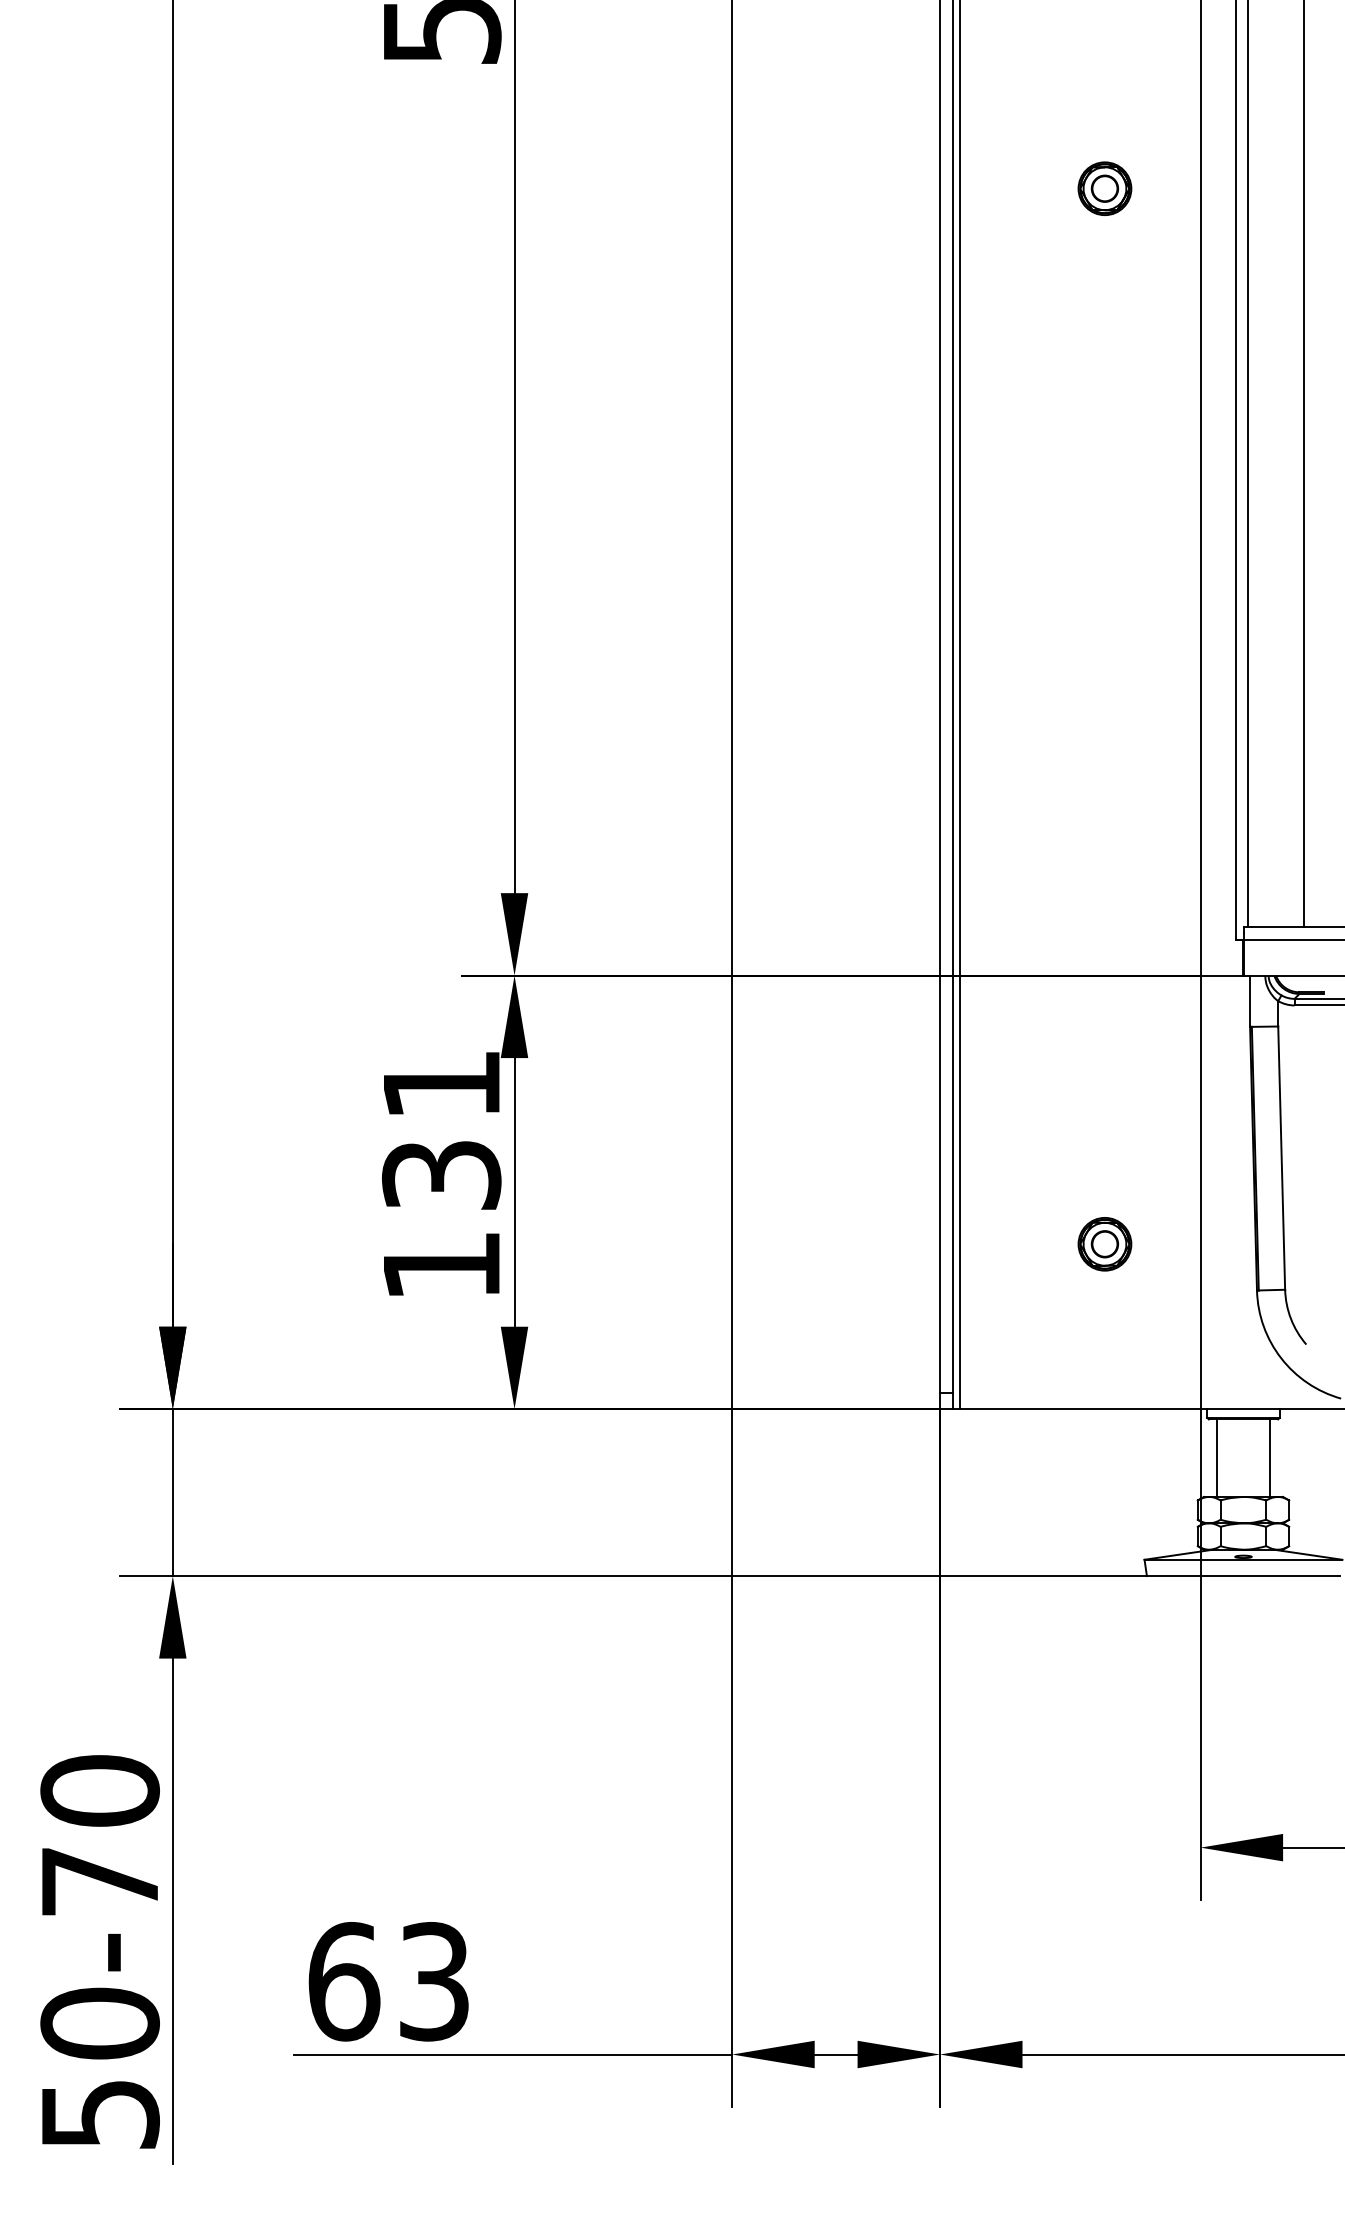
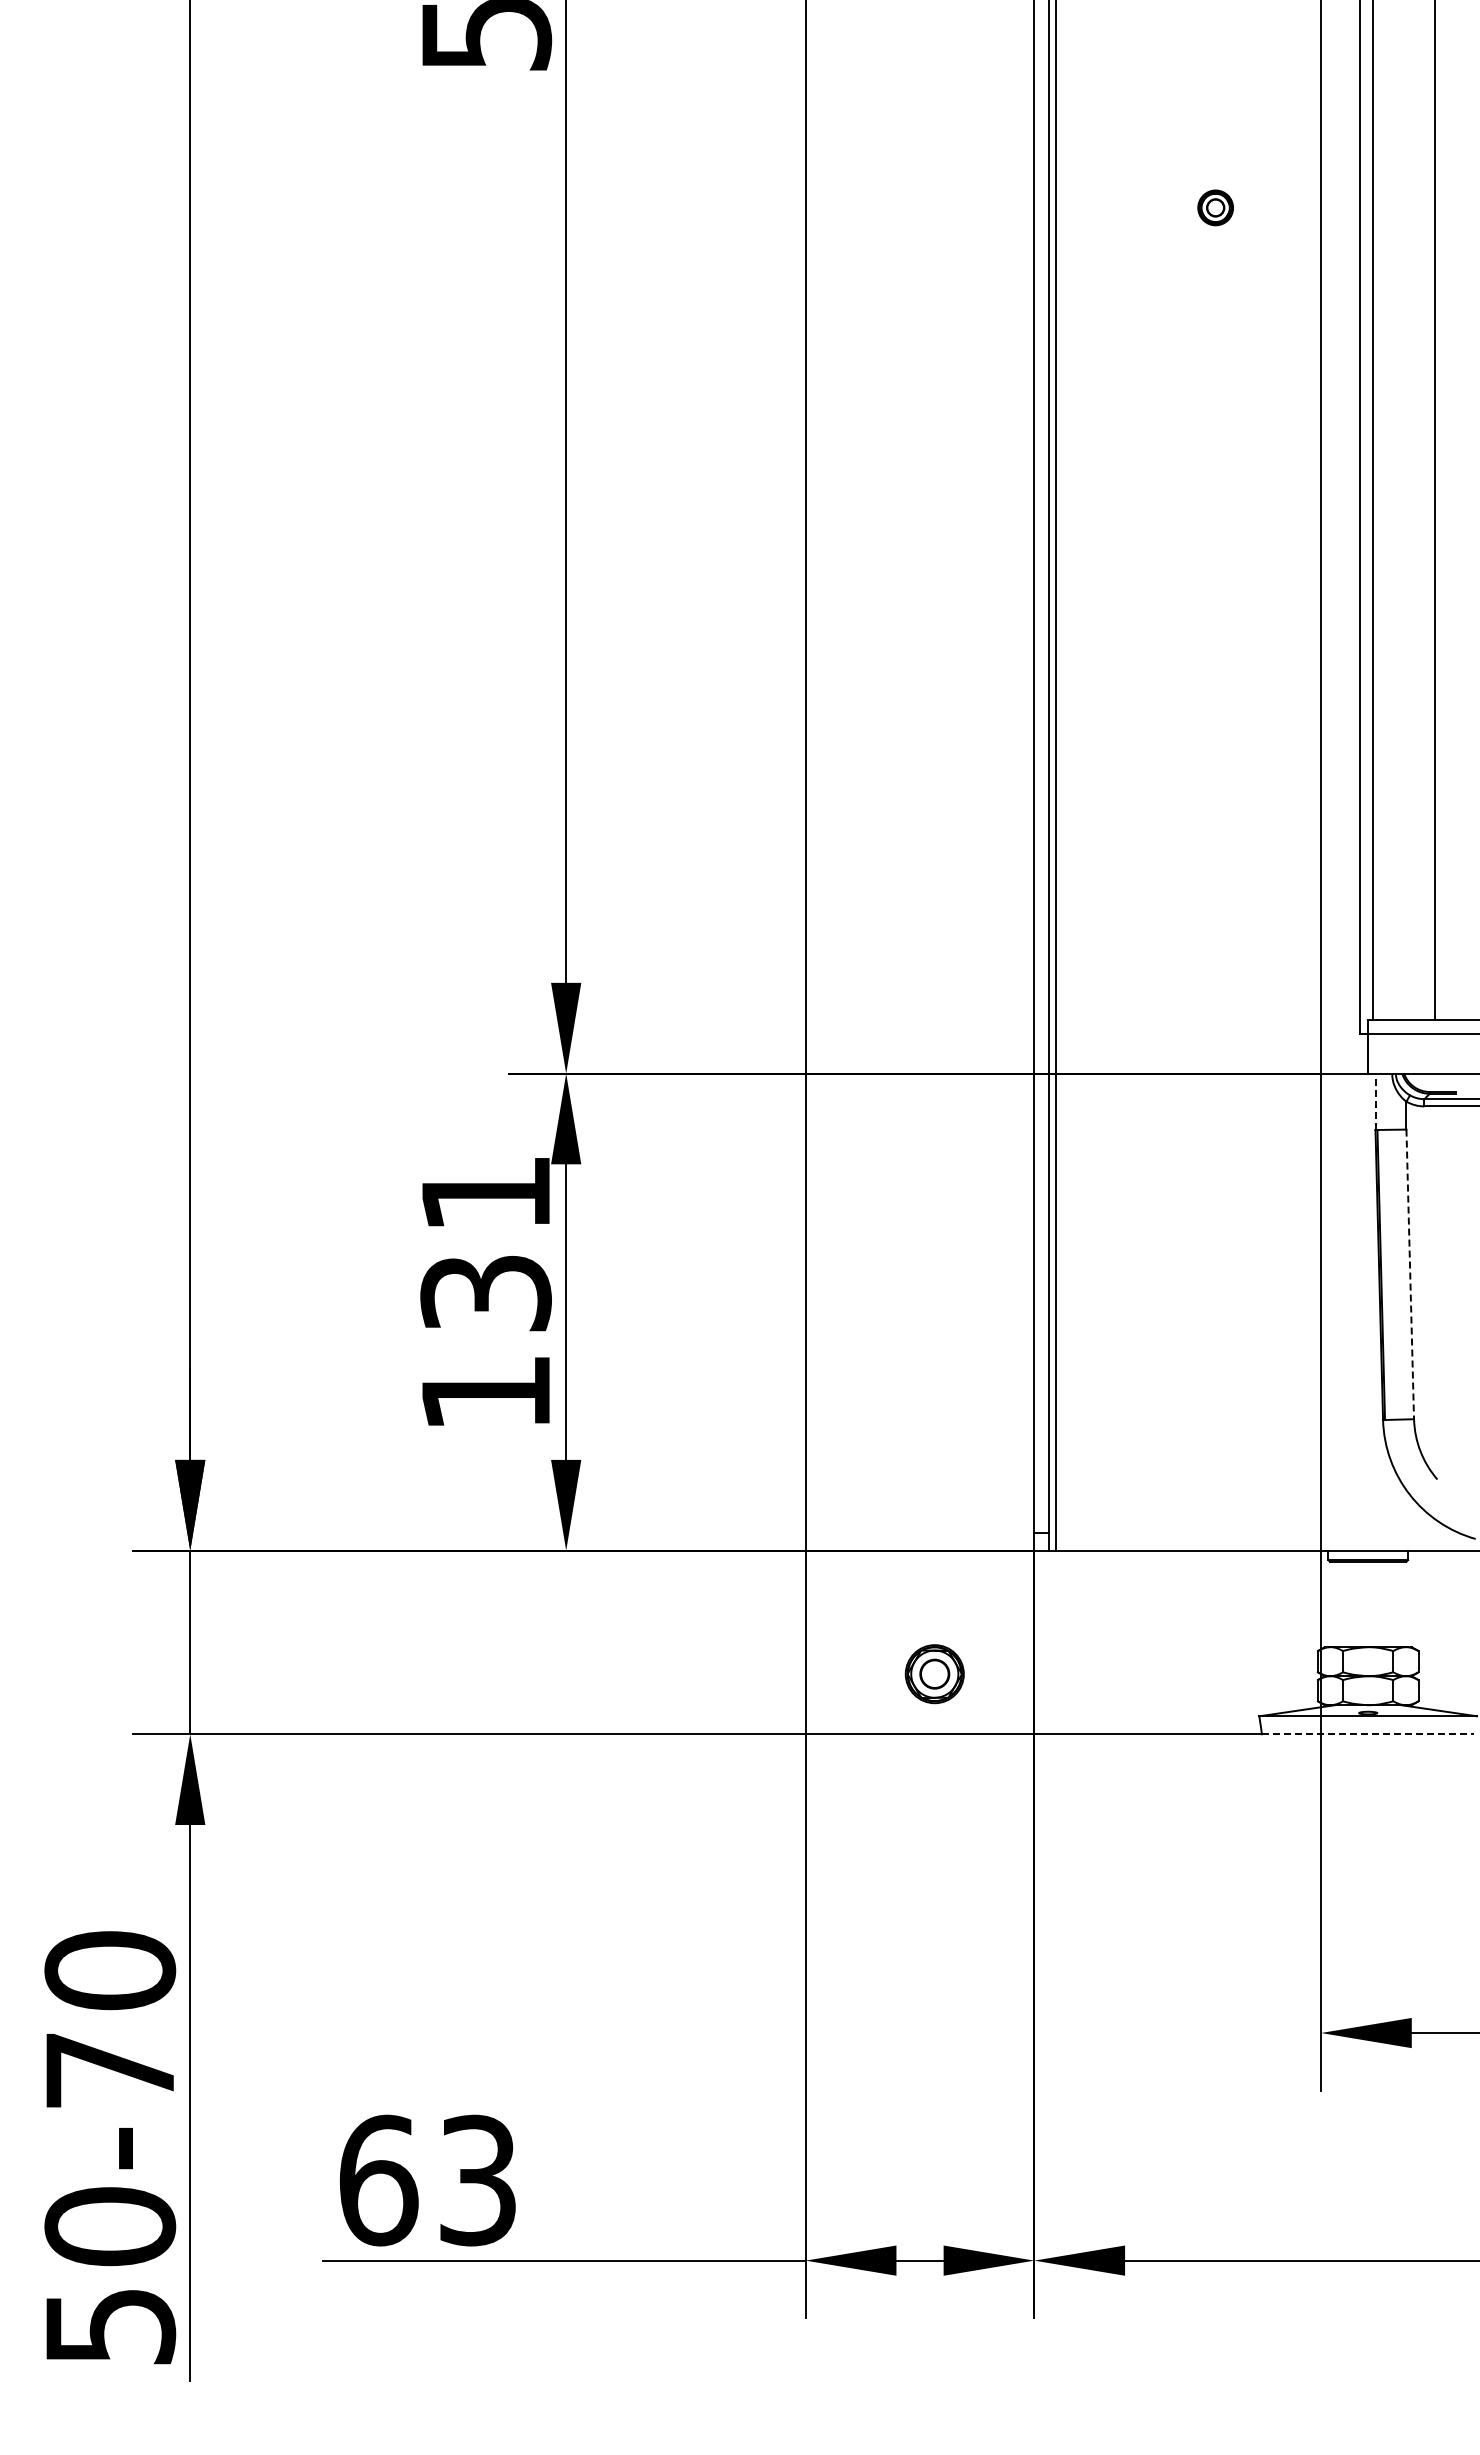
part: (1104, 188) -> (1215, 207), size x0.6
line: (1250, 1000) -> (1375, 1101), solid -> dashed
line: (1281, 1158) -> (1410, 1274), solid -> dashed
part: (1104, 1244) -> (934, 1674), moved
line: (1217, 1458) -> (1339, 1604), removed
line: (1270, 1458) -> (1397, 1604), removed
line: (1243, 1576) -> (1368, 1734), solid -> dashed

